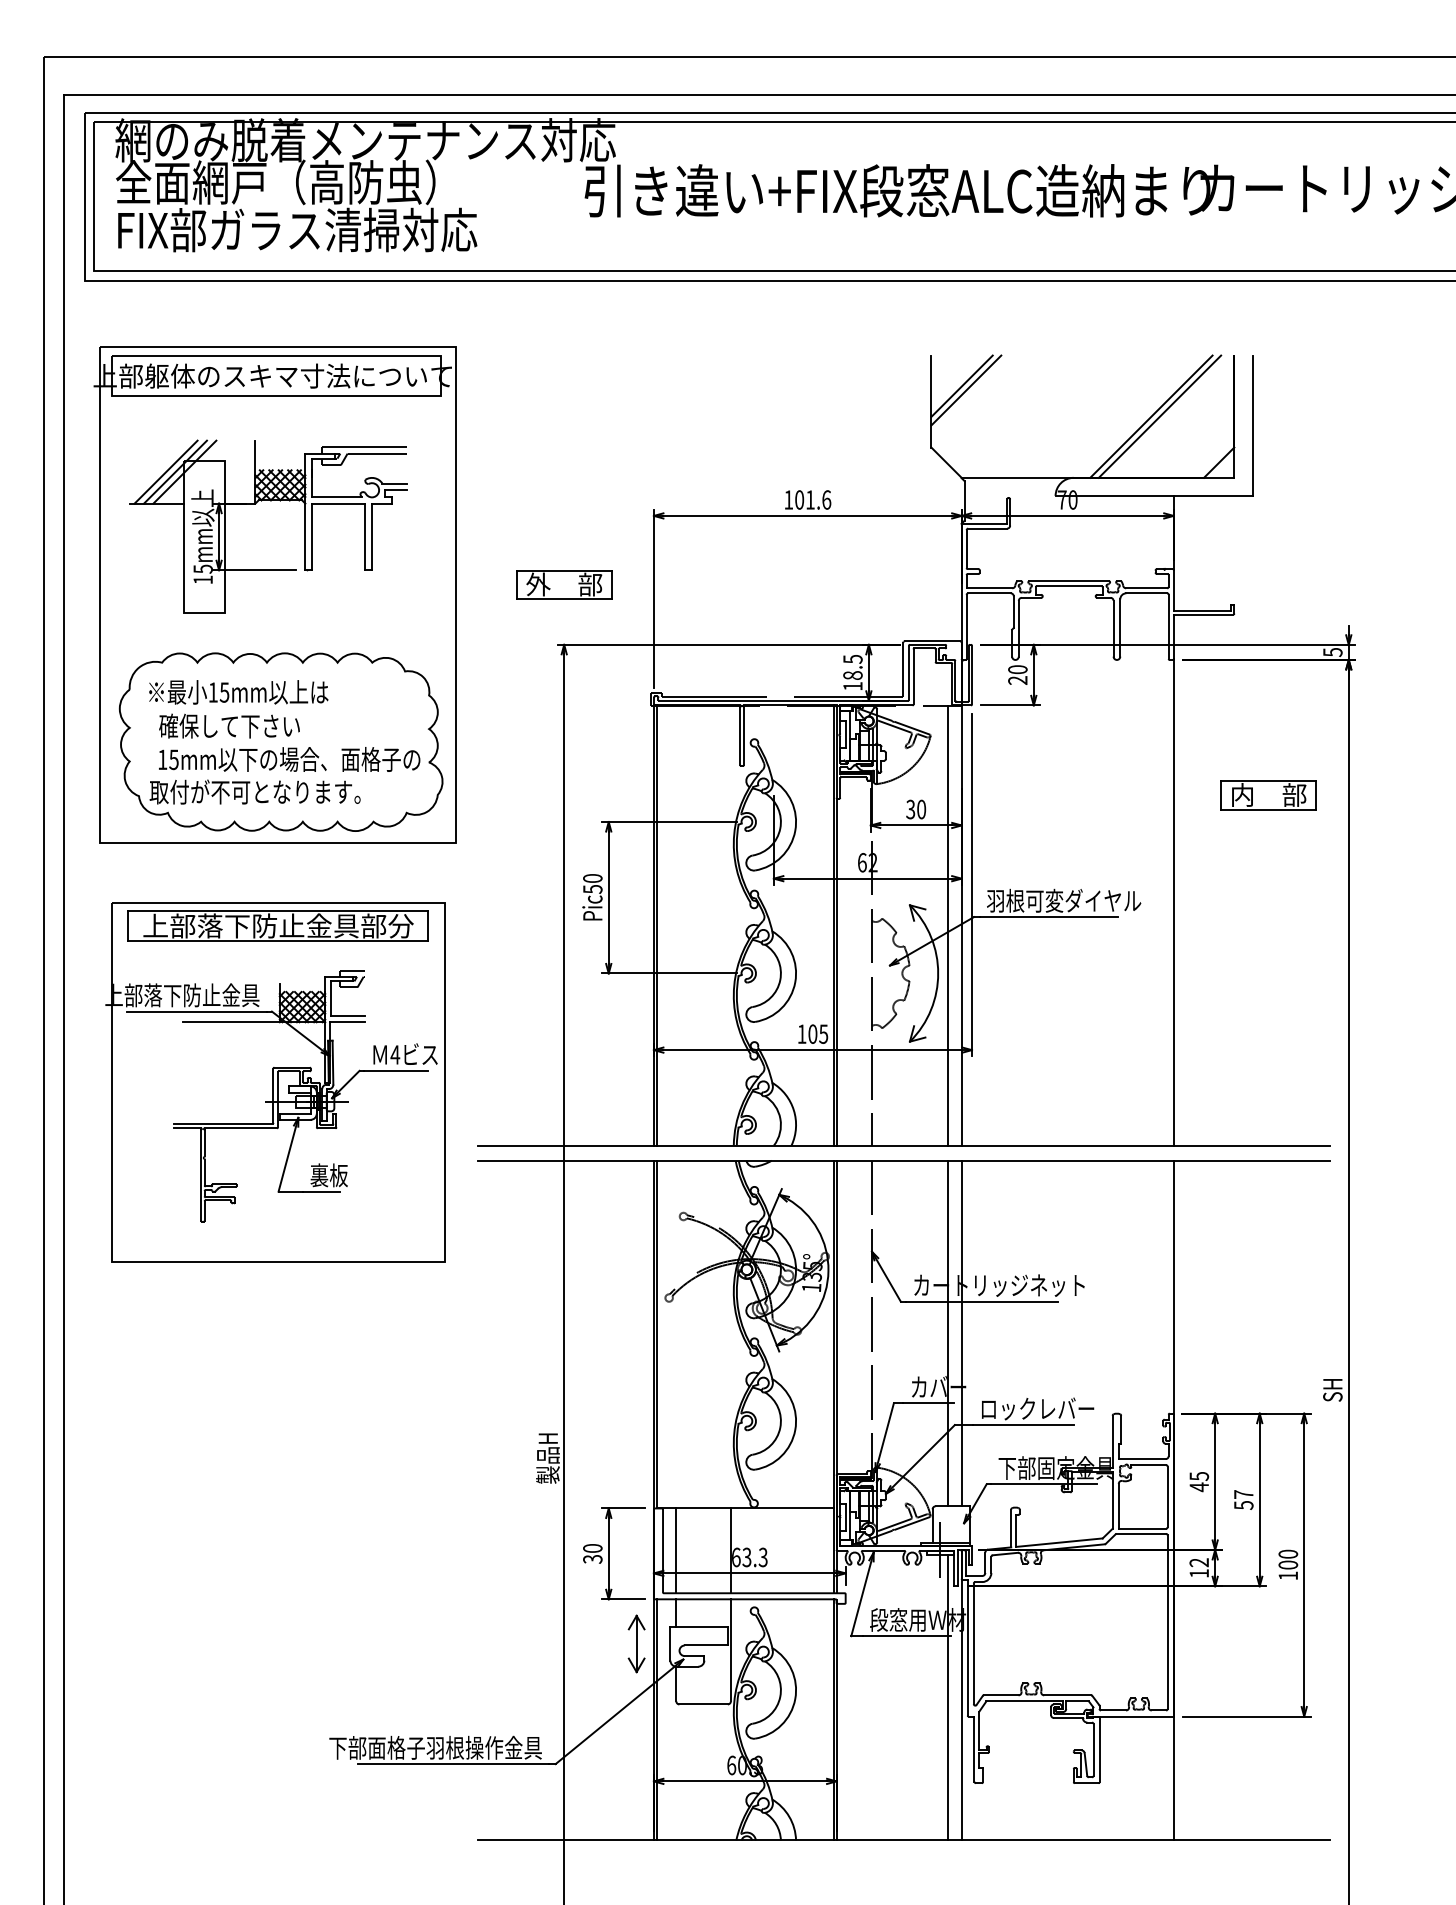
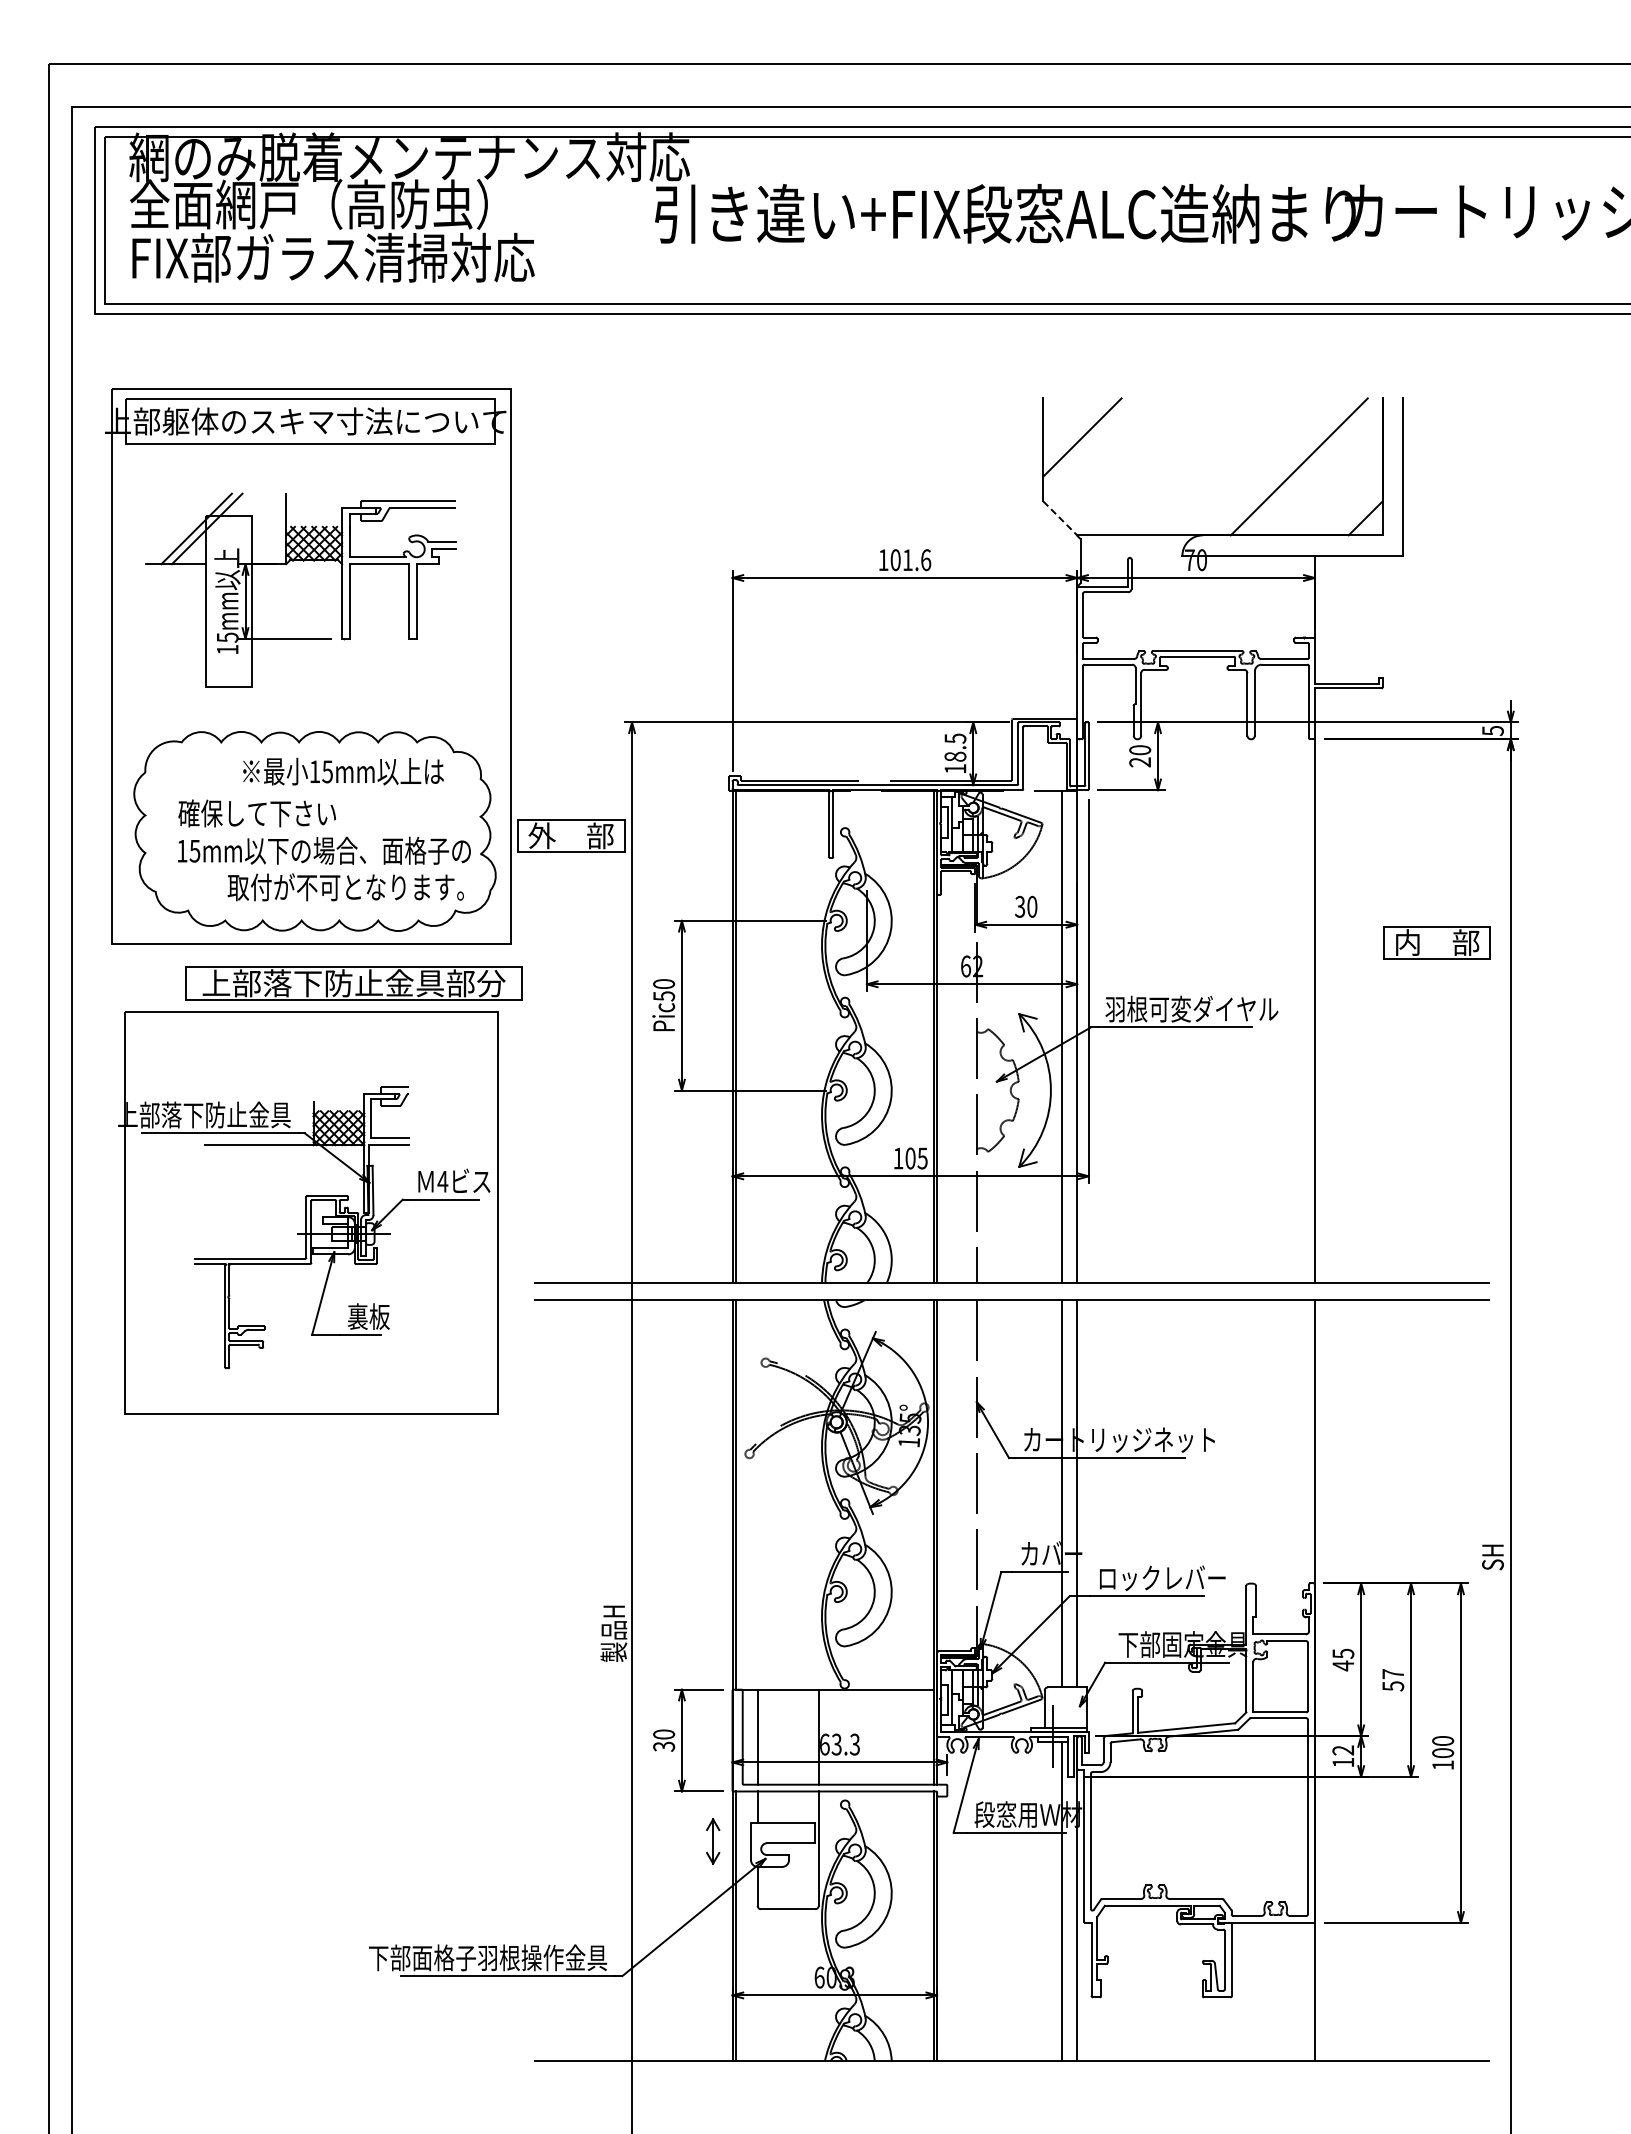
line: (961, 386) -> (1077, 432), removed
line: (1151, 416) -> (1289, 466), removed
line: (946, 462) -> (1060, 518), solid -> dashed
line: (165, 471) -> (185, 528), removed
part: (564, 584) -> (571, 835), moved
text: (238, 692) -> (343, 771), moved
text: (254, 792) -> (345, 887), moved
part: (1268, 794) -> (1436, 942), moved
part: (278, 926) -> (353, 983), moved
part: (636, 1643) -> (712, 1841), size x0.7

